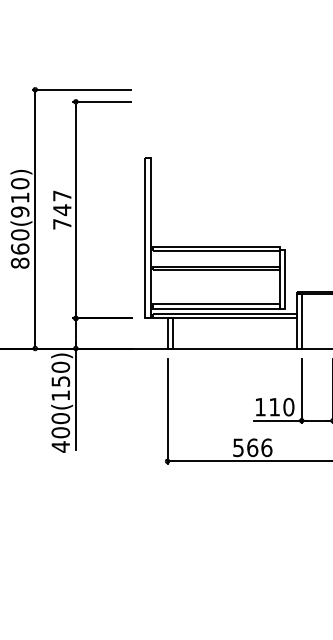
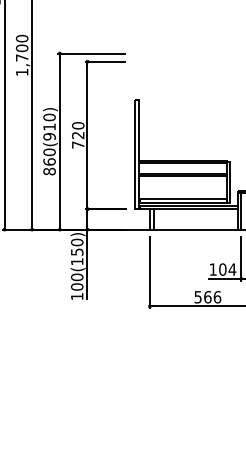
text: (62, 202) -> (78, 130), 747 -> 720
text: (281, 407) -> (227, 269), 110 -> 104
text: (61, 446) -> (77, 296), 400(150) -> 100(150)

